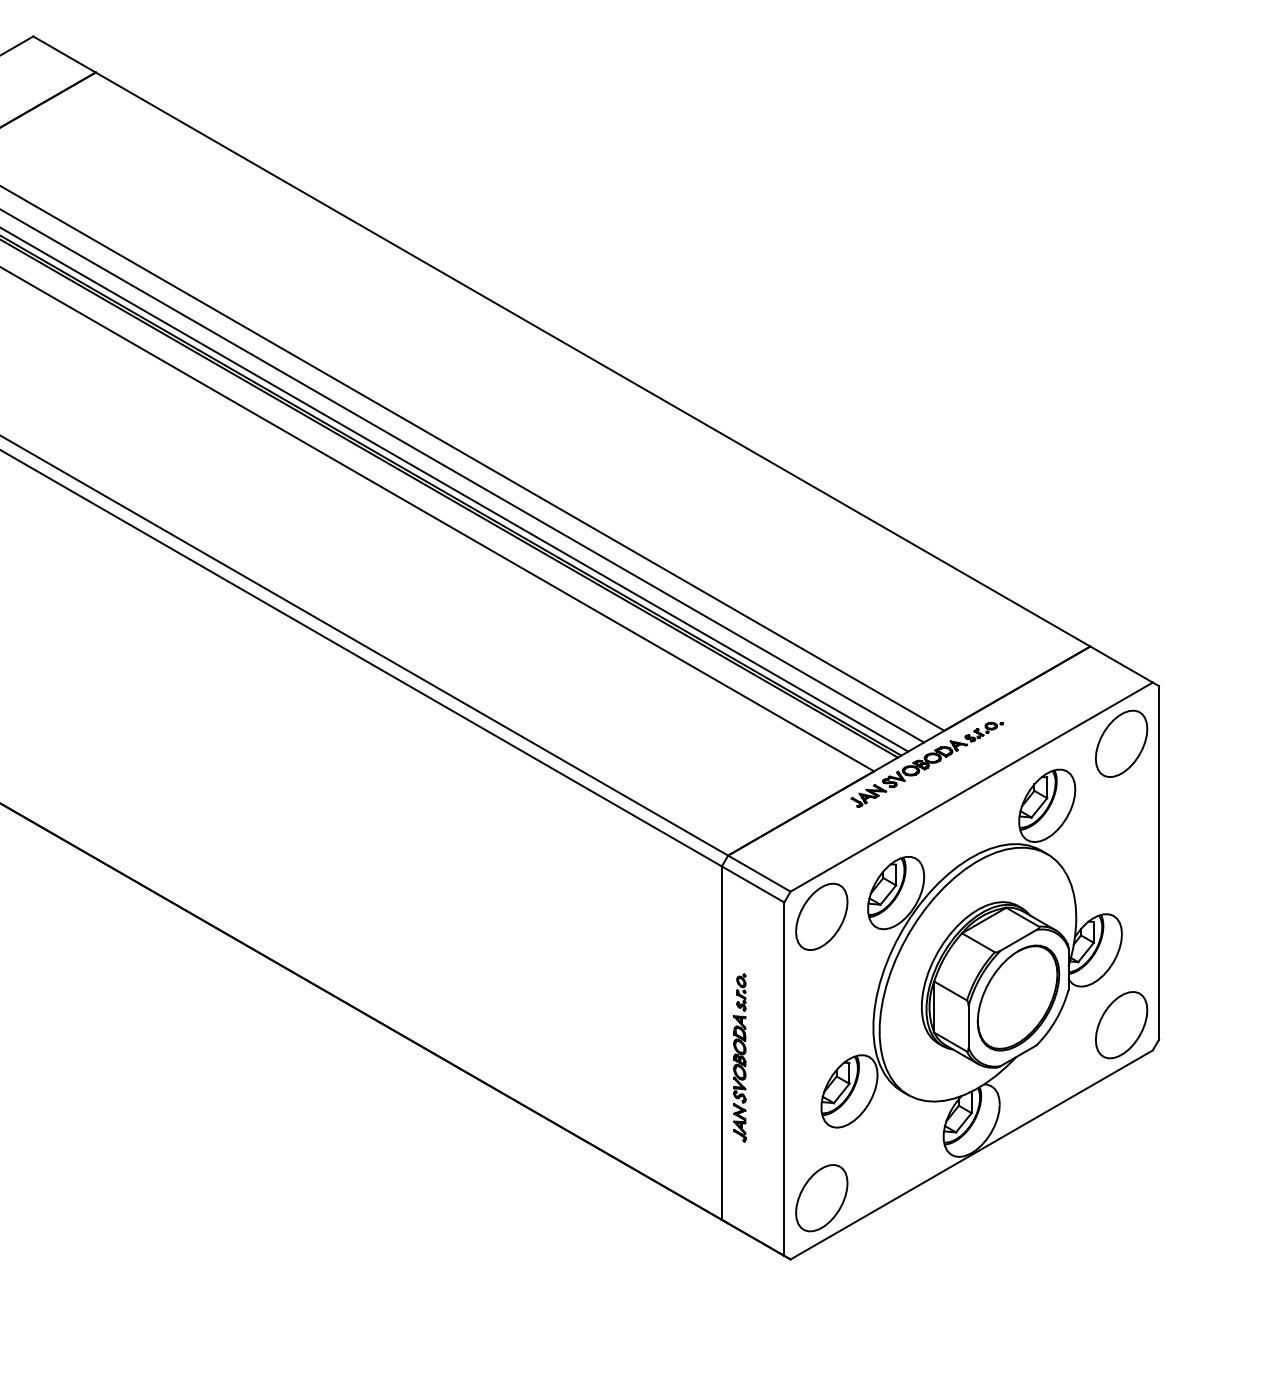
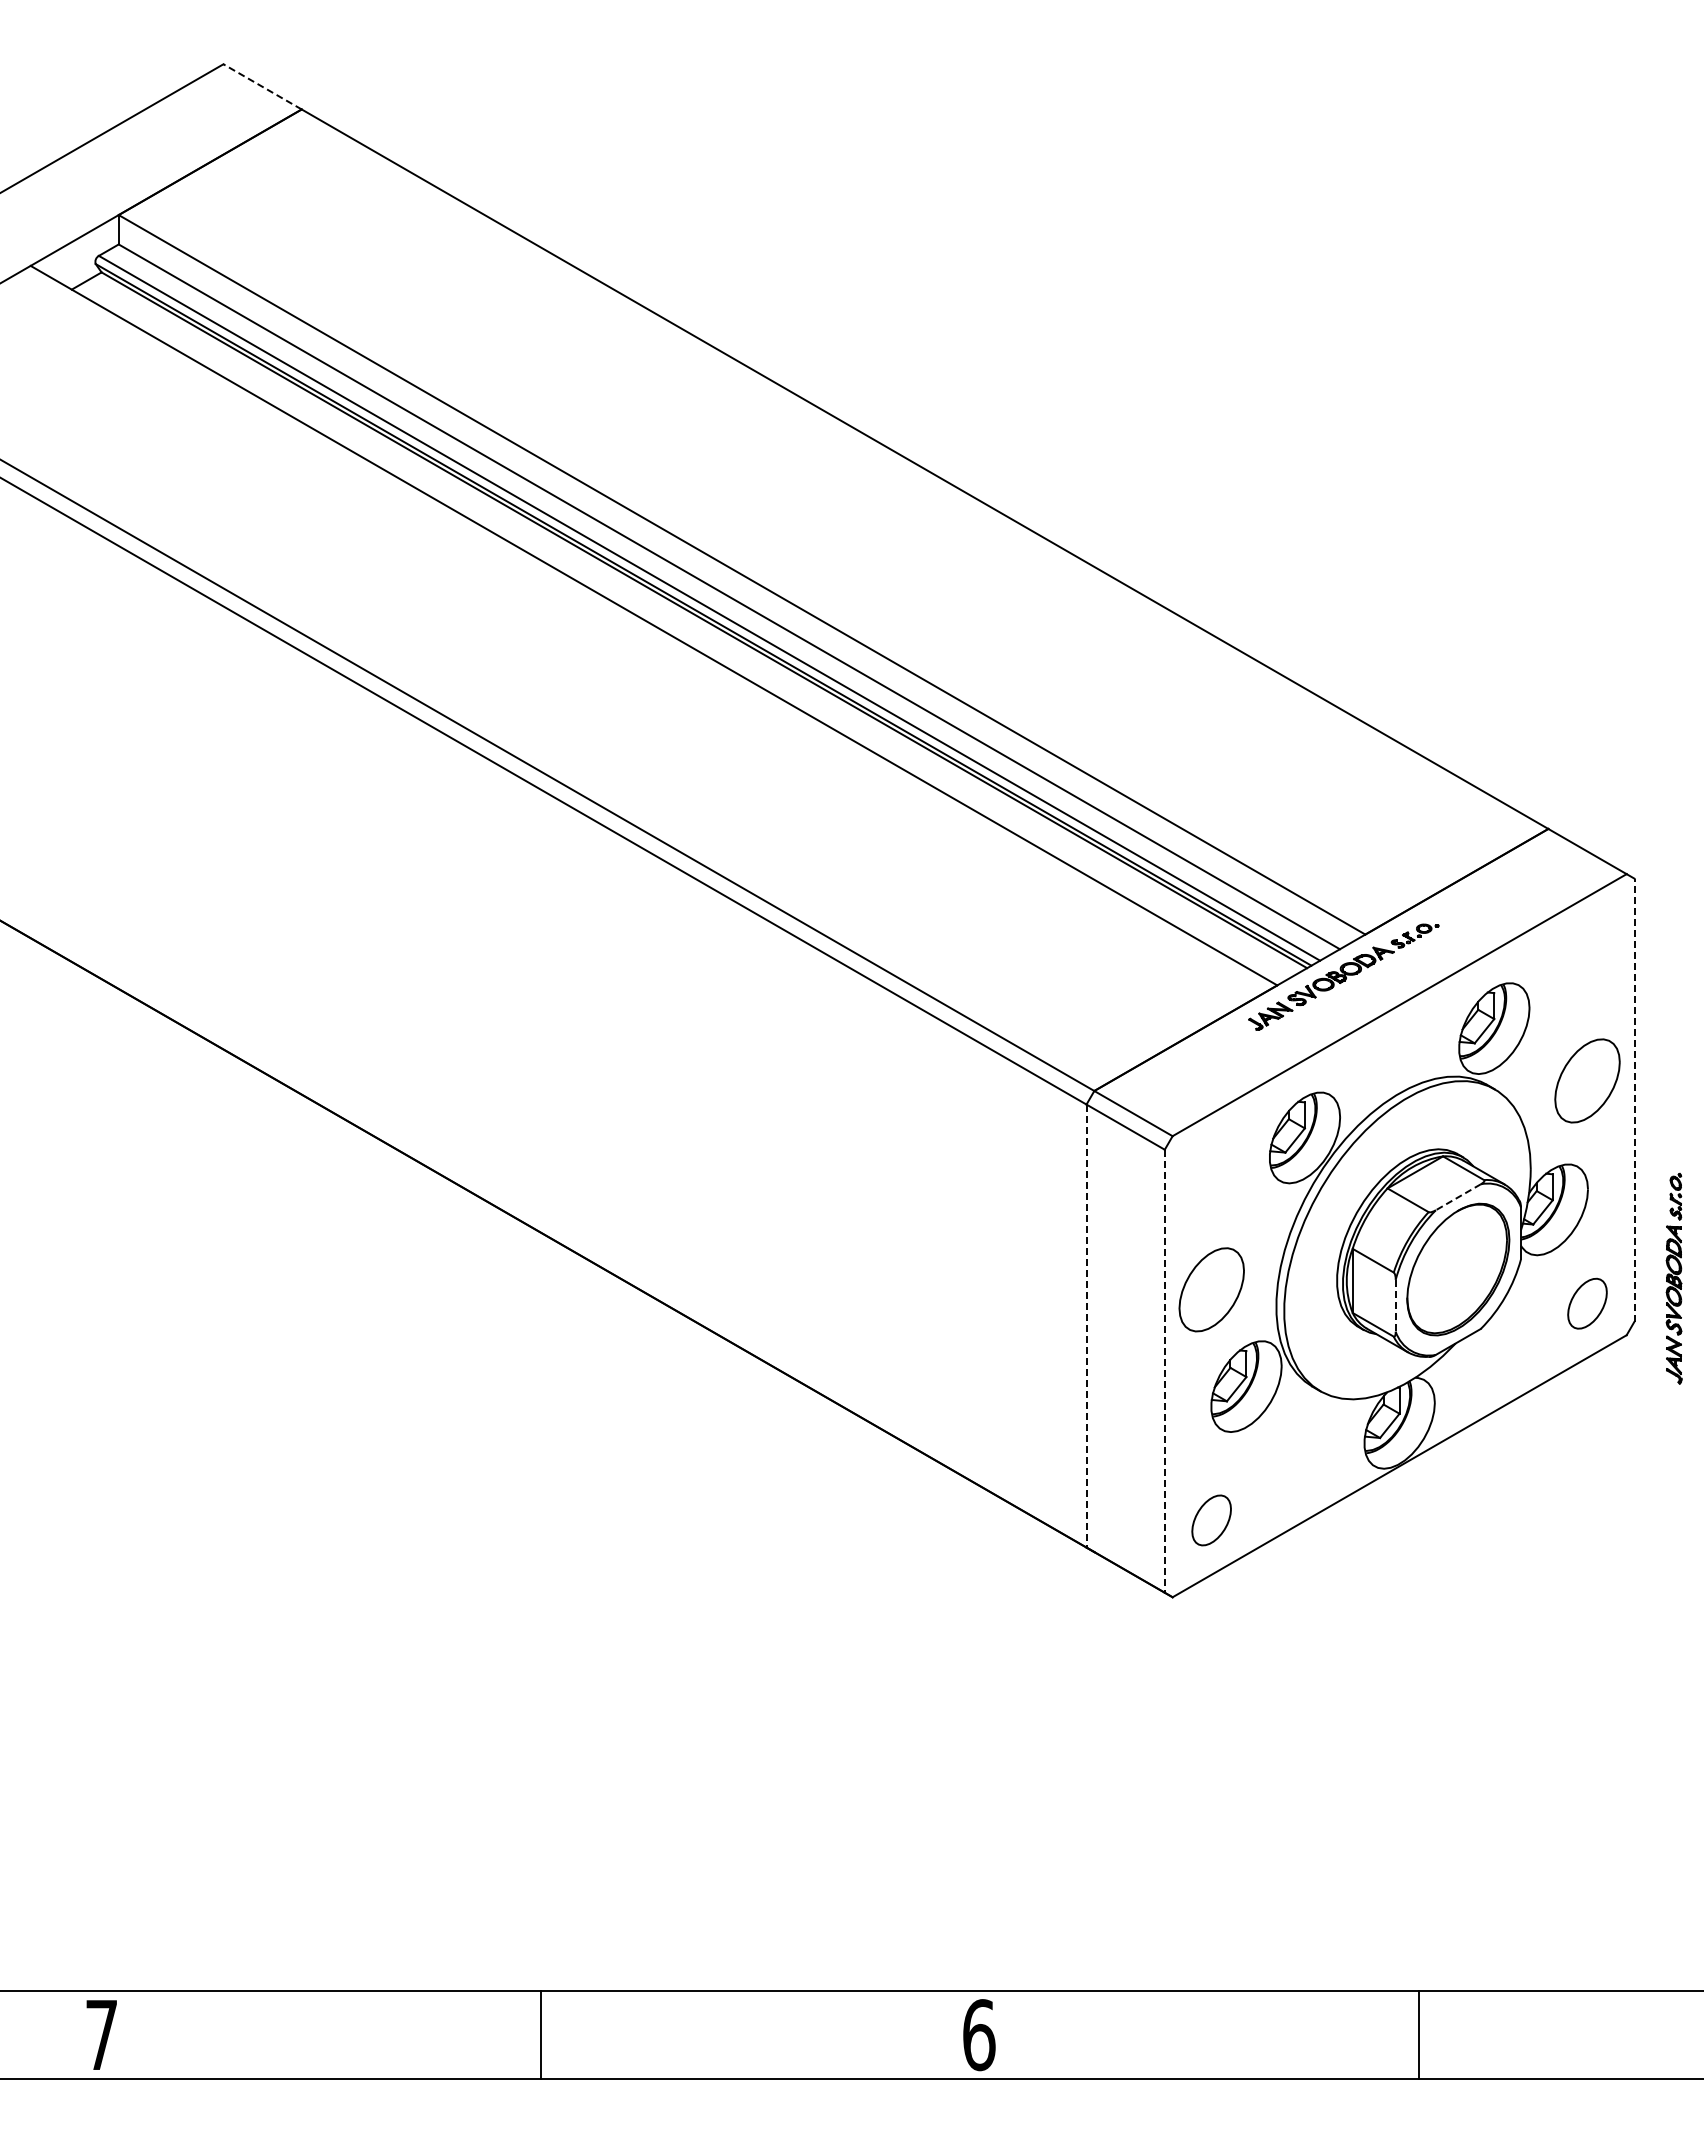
line: (64, 54) -> (262, 86), solid -> dashed
part: (1121, 743) -> (1587, 1080), moved
line: (1159, 863) -> (1634, 1100), solid -> dashed
part: (821, 916) -> (1211, 1289), moved
line: (1018, 940) -> (1458, 1197), solid -> dashed
part: (1121, 1025) -> (1587, 1303), size x0.6
line: (968, 1026) -> (1395, 1305), solid -> dashed
line: (721, 1043) -> (1086, 1326), solid -> dashed
part: (739, 1057) -> (1673, 1278), moved
line: (784, 1079) -> (1164, 1371), solid -> dashed
part: (821, 1198) -> (1211, 1520), size x0.6

